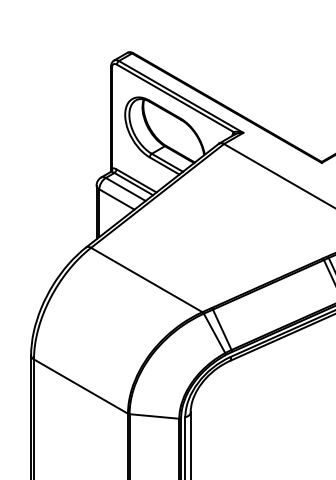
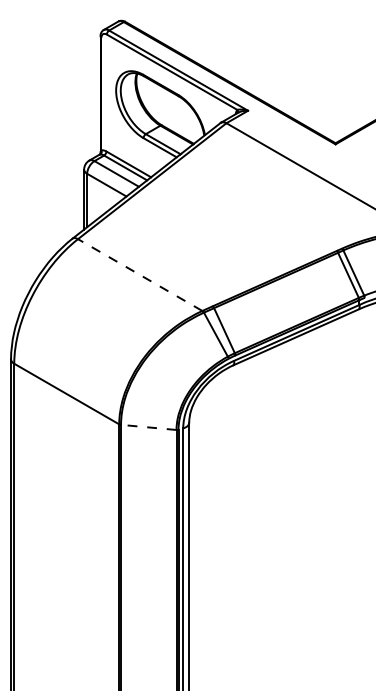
line: (147, 280) -> (140, 275), solid -> dashed
line: (154, 416) -> (148, 427), solid -> dashed

